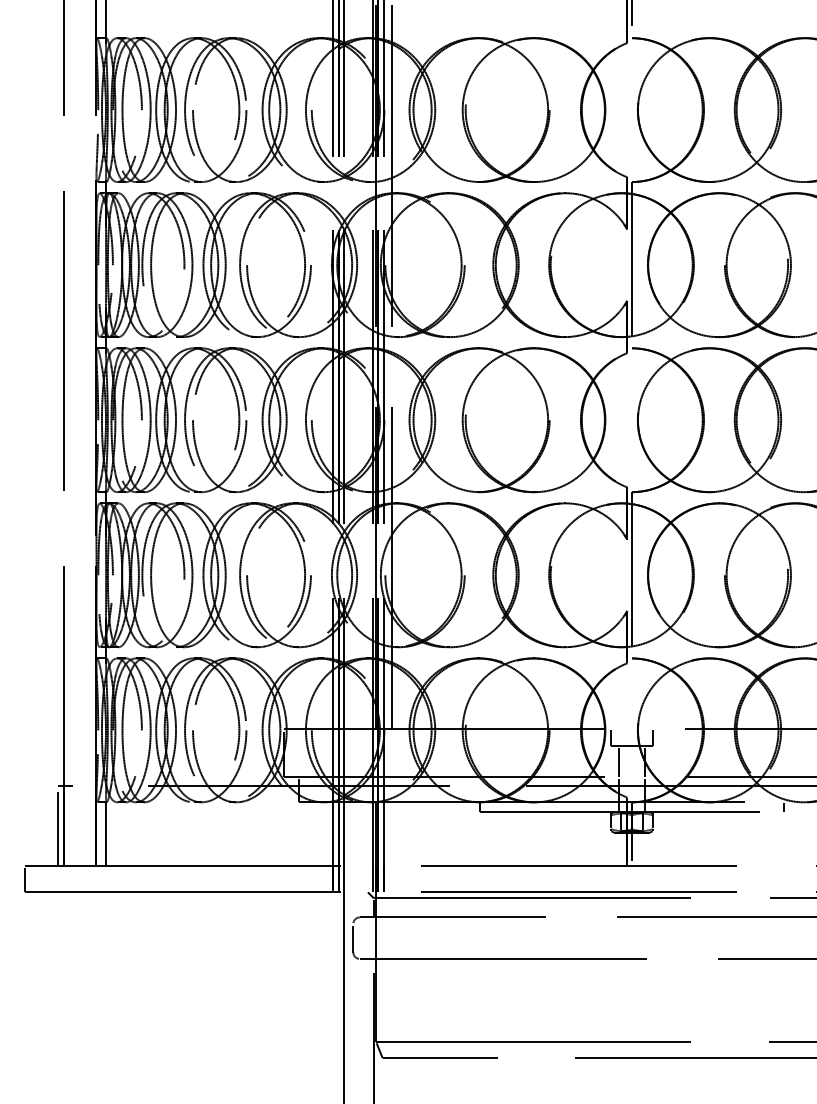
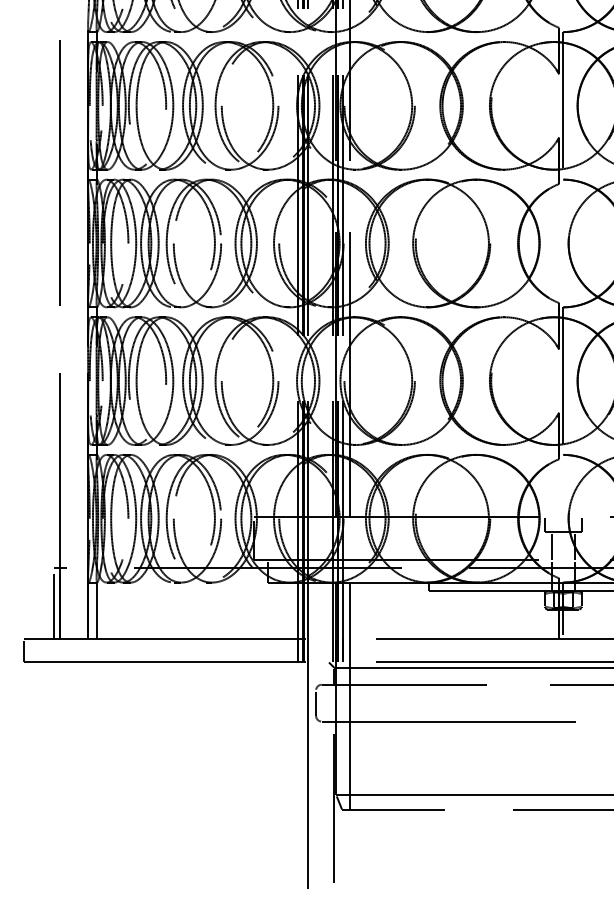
line: (391, 930) -> (349, 696), added

